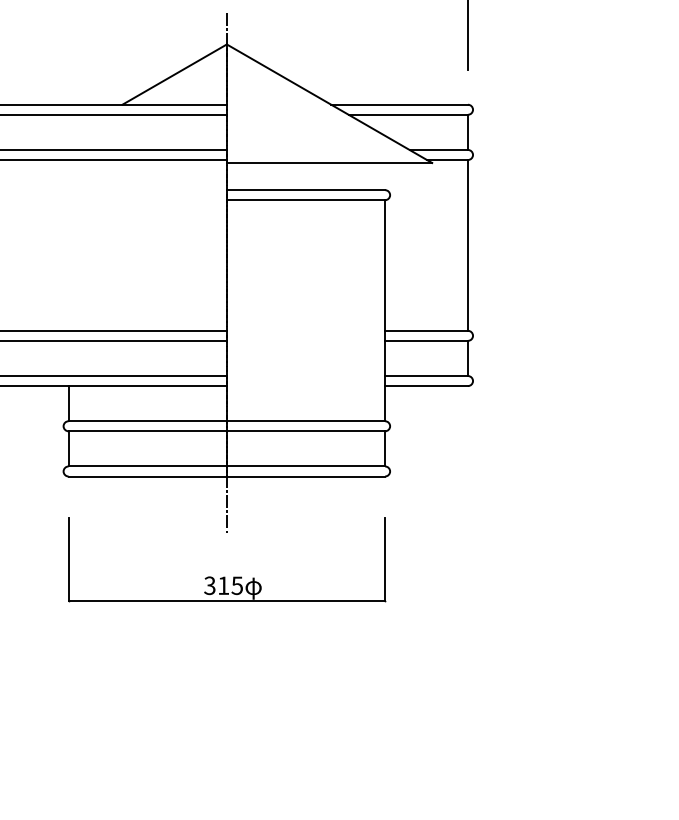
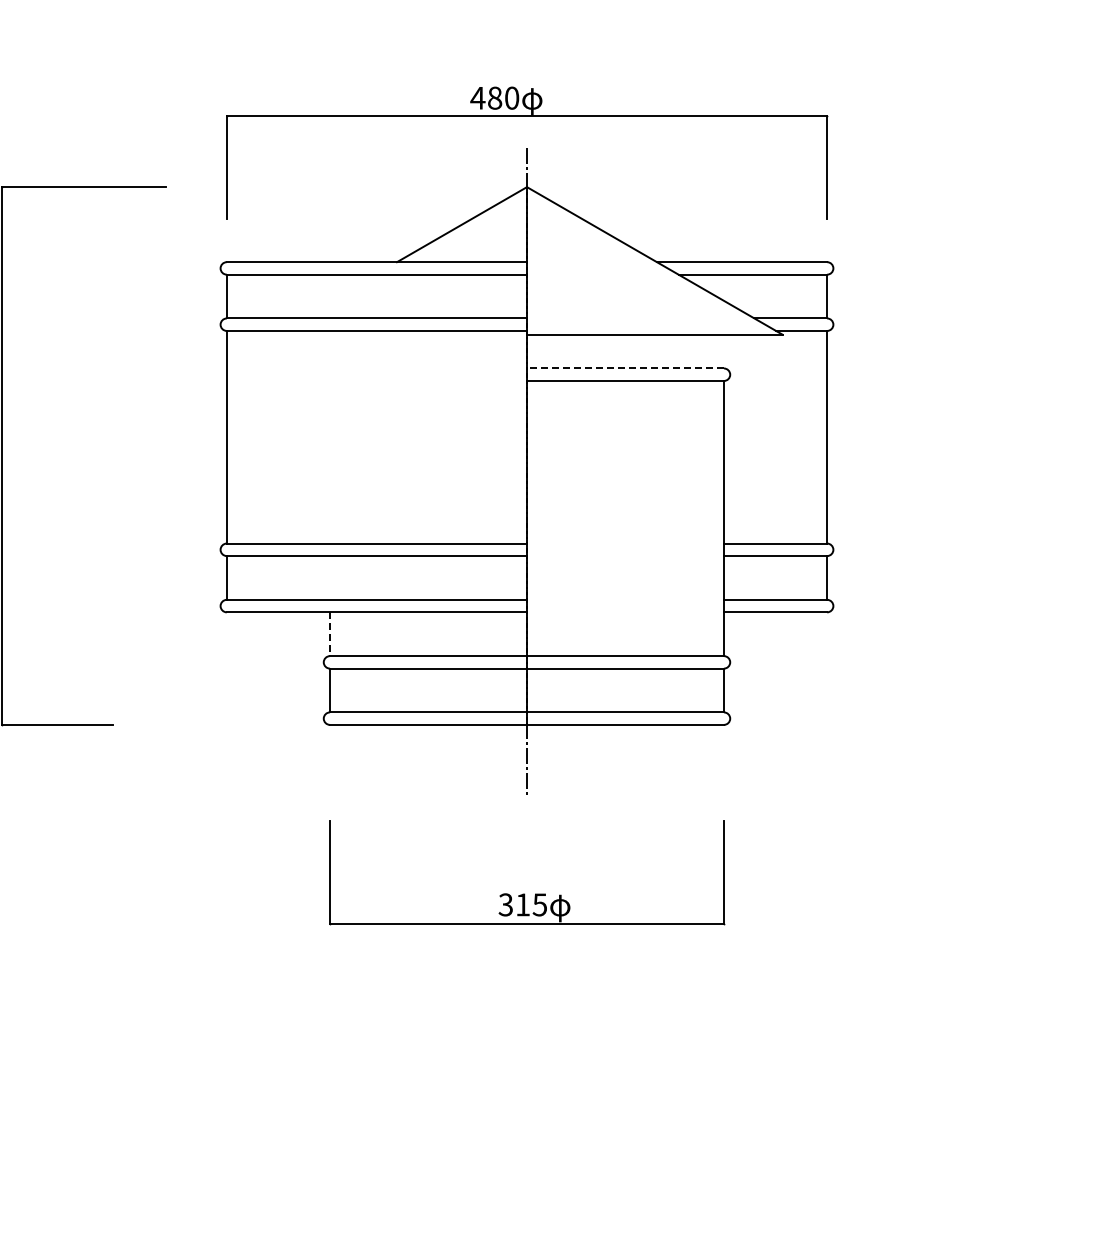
line: (305, 190) -> (624, 368), solid -> dashed
line: (69, 403) -> (330, 634), solid -> dashed
part: (224, 576) -> (524, 893), moved

